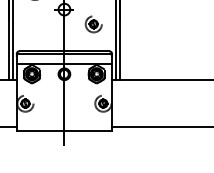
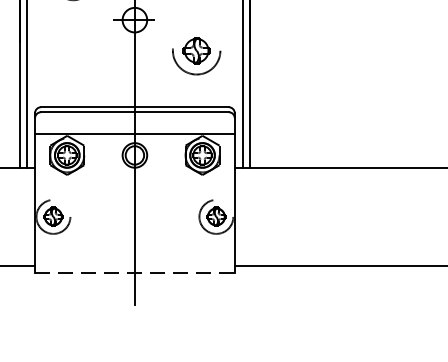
part: (93, 24) -> (195, 51), size x1.4
line: (64, 130) -> (135, 273), solid -> dashed

